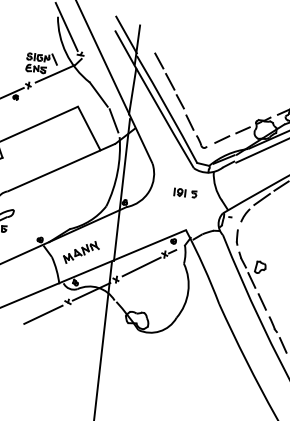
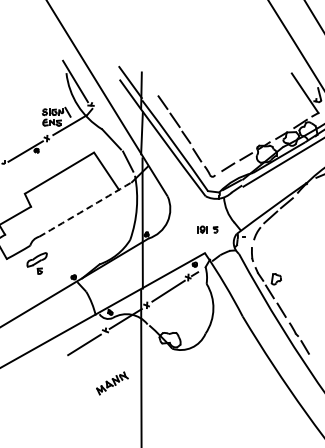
arc: (61, 167) -> (85, 209), solid -> dashed
part: (185, 192) -> (207, 229), moved
part: (81, 252) -> (112, 383), moved

